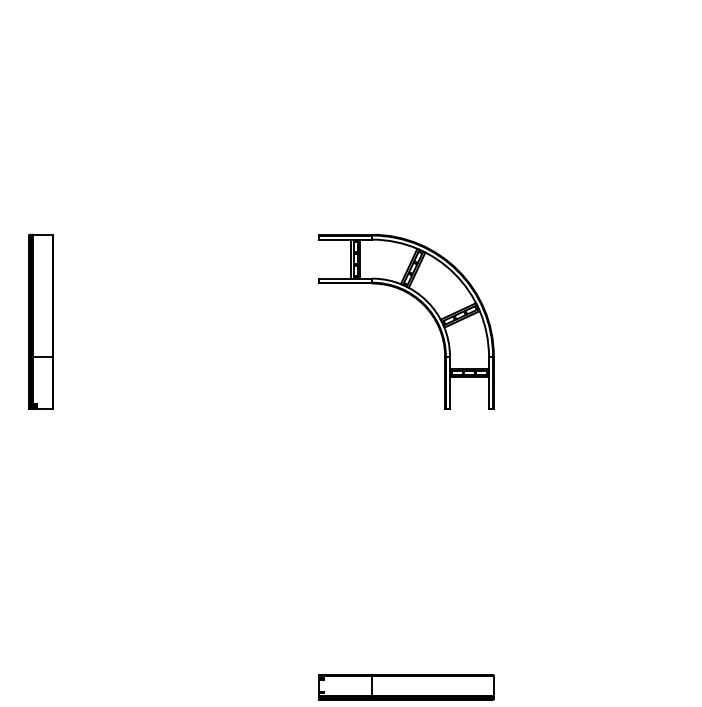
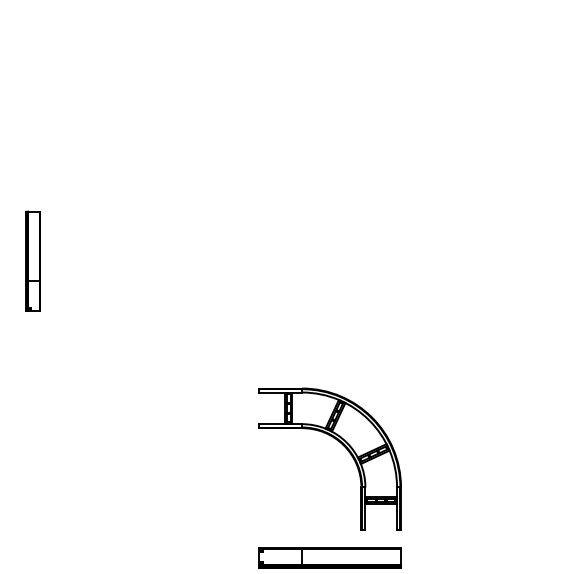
part: (421, 304) -> (342, 445), moved
part: (40, 320) -> (32, 260), size x0.7

